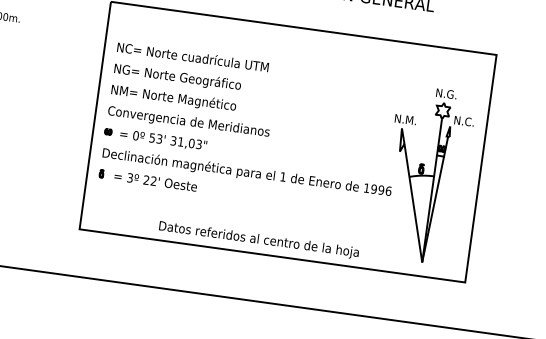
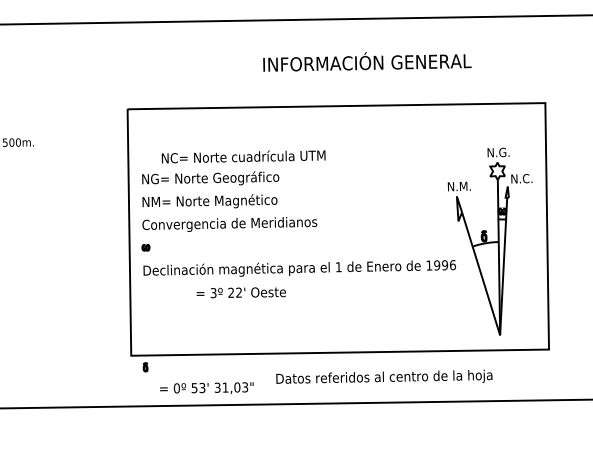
text: (192, 56) -> (243, 156), moved
text: (163, 139) -> (206, 387), moved
part: (101, 173) -> (145, 367), moved
text: (155, 181) -> (240, 292), moved
text: (259, 238) -> (384, 376), moved

